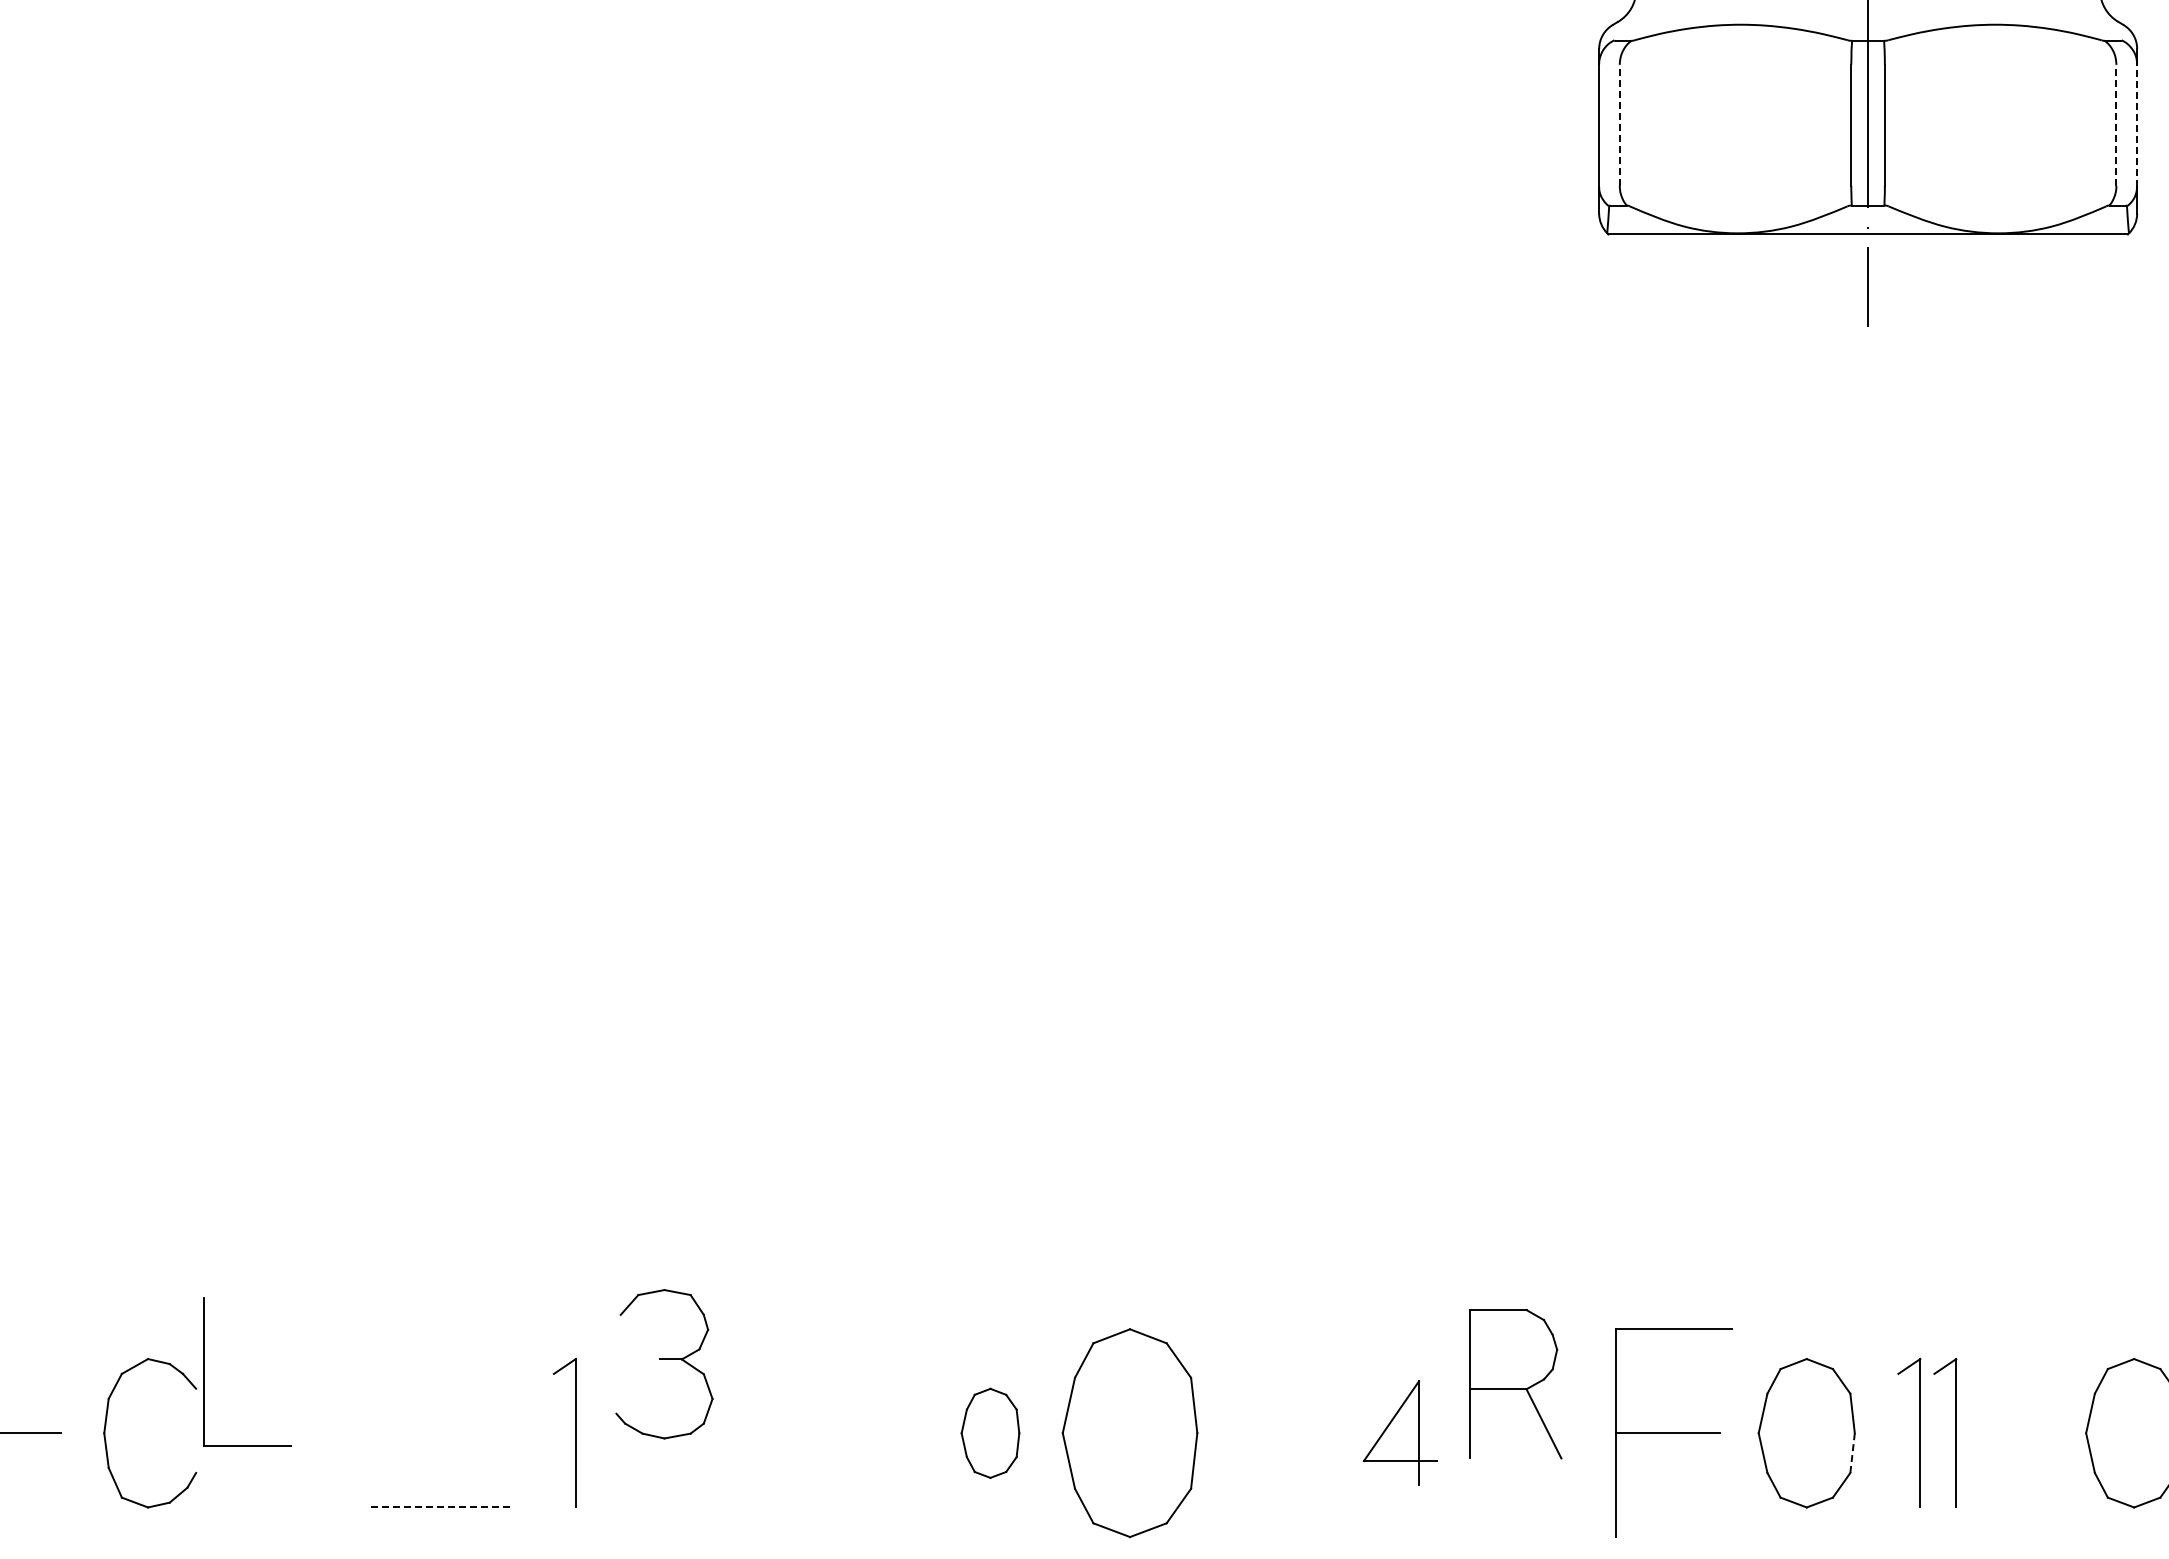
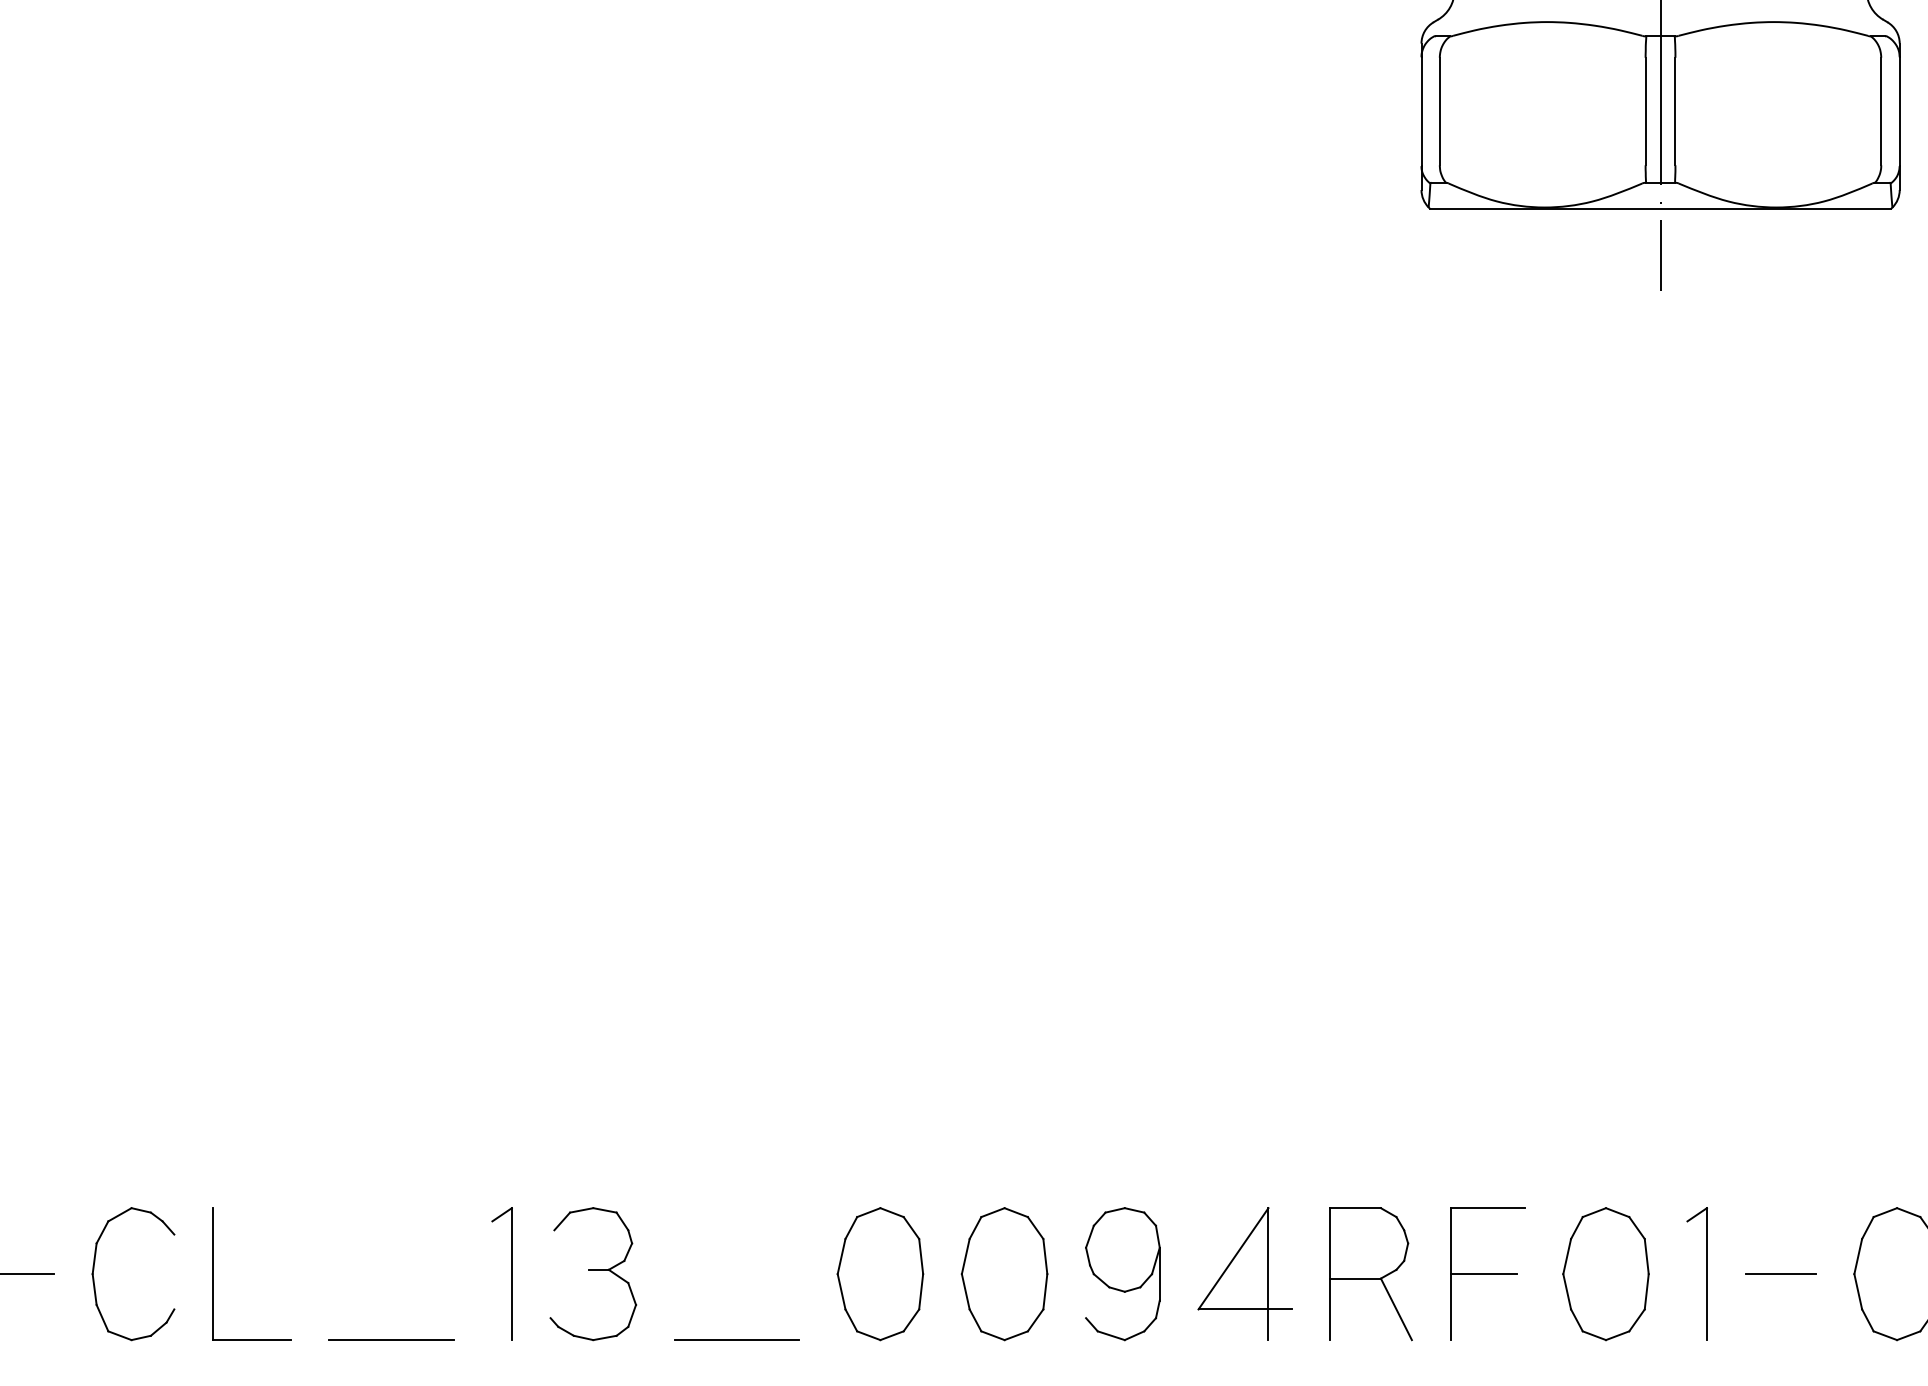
line: (1619, 124) -> (1439, 110), dashed -> solid
line: (2116, 124) -> (1881, 110), dashed -> solid
line: (2137, 125) -> (1900, 111), dashed -> solid
part: (664, 1364) -> (593, 1274), moved
part: (204, 1371) -> (213, 1273), moved
part: (1515, 1384) -> (1371, 1274), moved
part: (1400, 1432) -> (1244, 1273), size x1.43
part: (1673, 1432) -> (1487, 1273), size x0.71
part: (1955, 1432) -> (1738, 1273), removed
part: (990, 1433) -> (880, 1274), size x1.67
part: (1130, 1433) -> (1004, 1274), size x0.71
part: (1262, 1433) -> (1122, 1274), added
line: (2002, 1433) -> (1780, 1274), added
line: (1852, 1453) -> (1646, 1292), dashed -> solid
line: (440, 1507) -> (391, 1340), dashed -> solid
line: (828, 1507) -> (736, 1340), added

